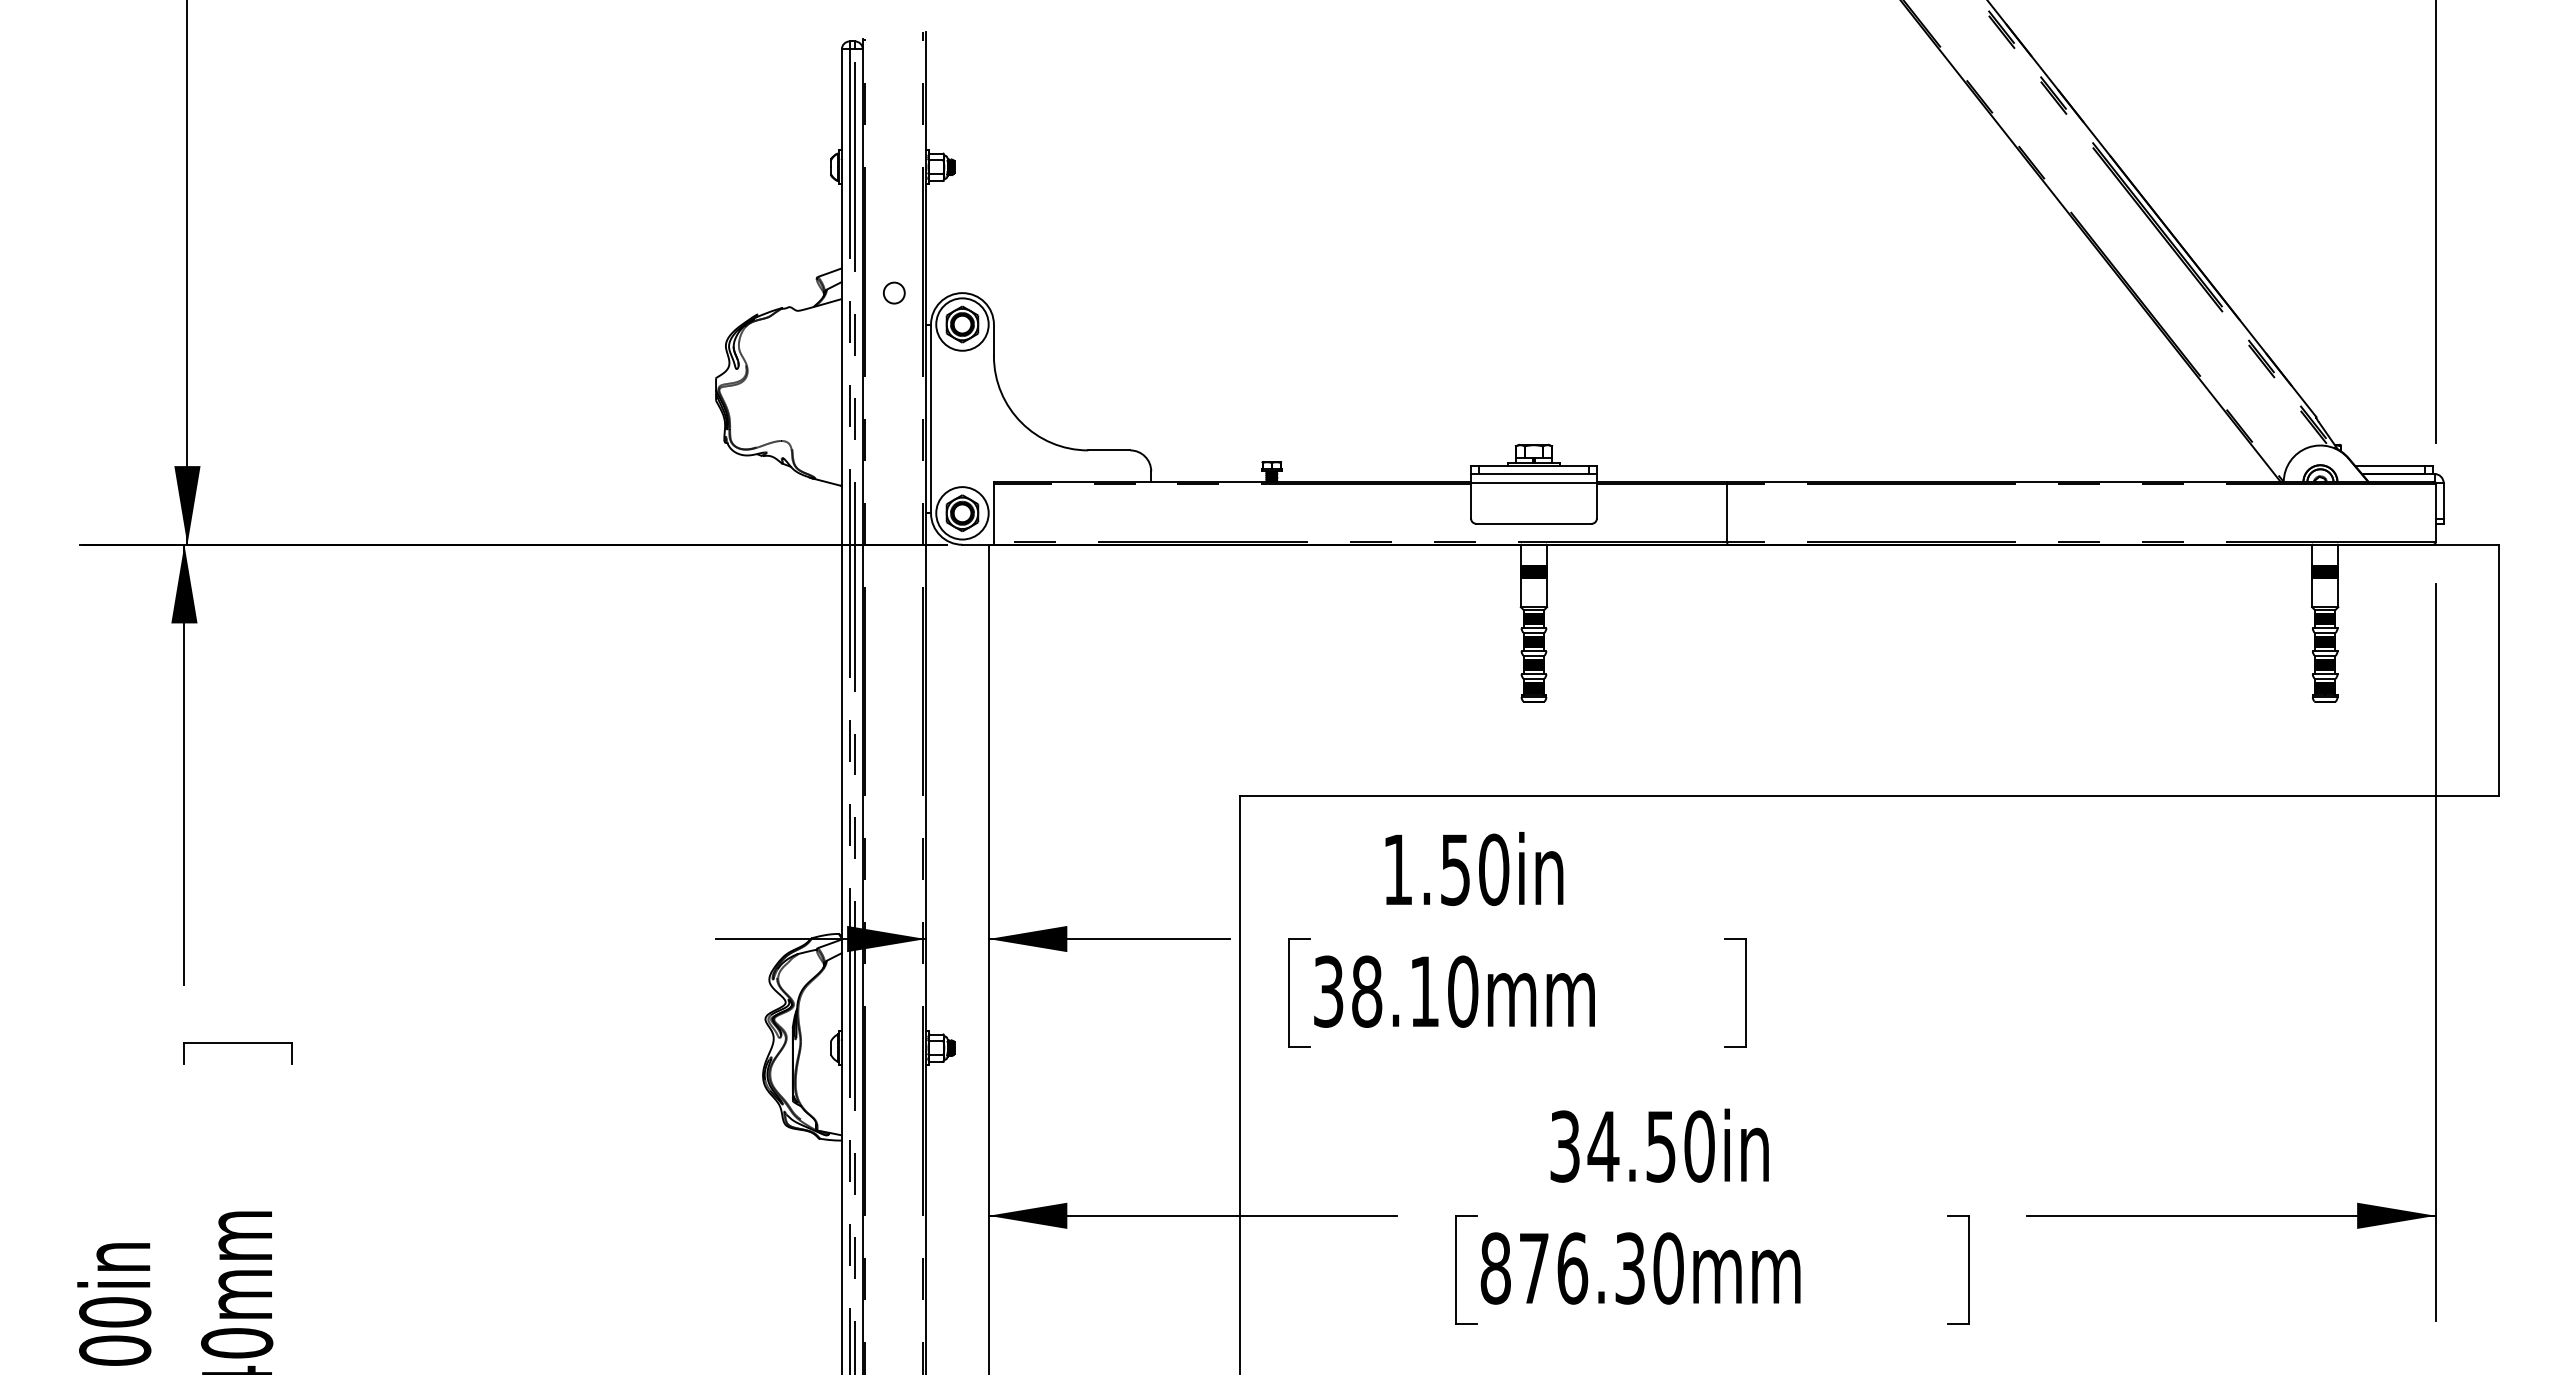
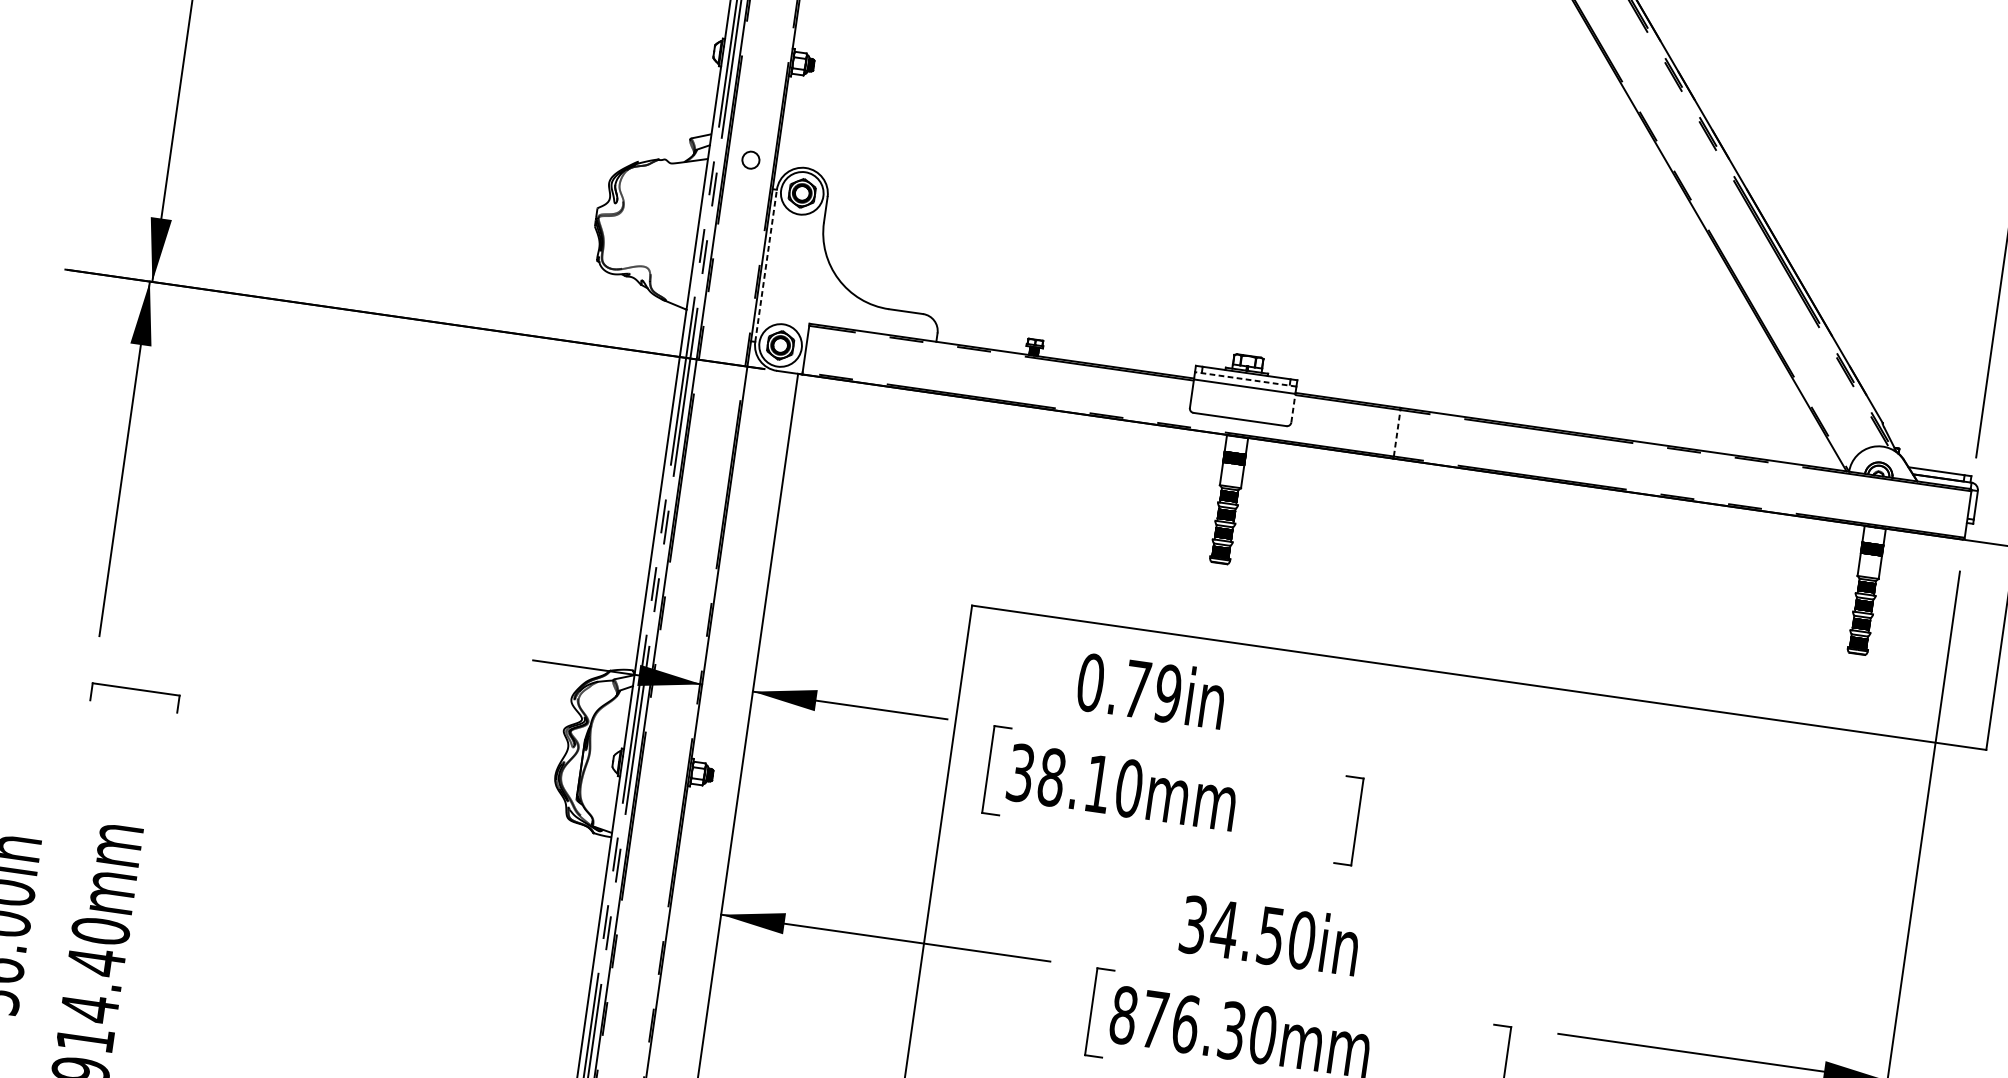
line: (931, 418) -> (766, 265), solid -> dashed
line: (1533, 474) -> (1245, 379), solid -> dashed
line: (1596, 500) -> (1293, 407), solid -> dashed
line: (1727, 513) -> (1397, 433), solid -> dashed
text: (1446, 869) -> (1129, 688), 1.50in -> 0.79in

